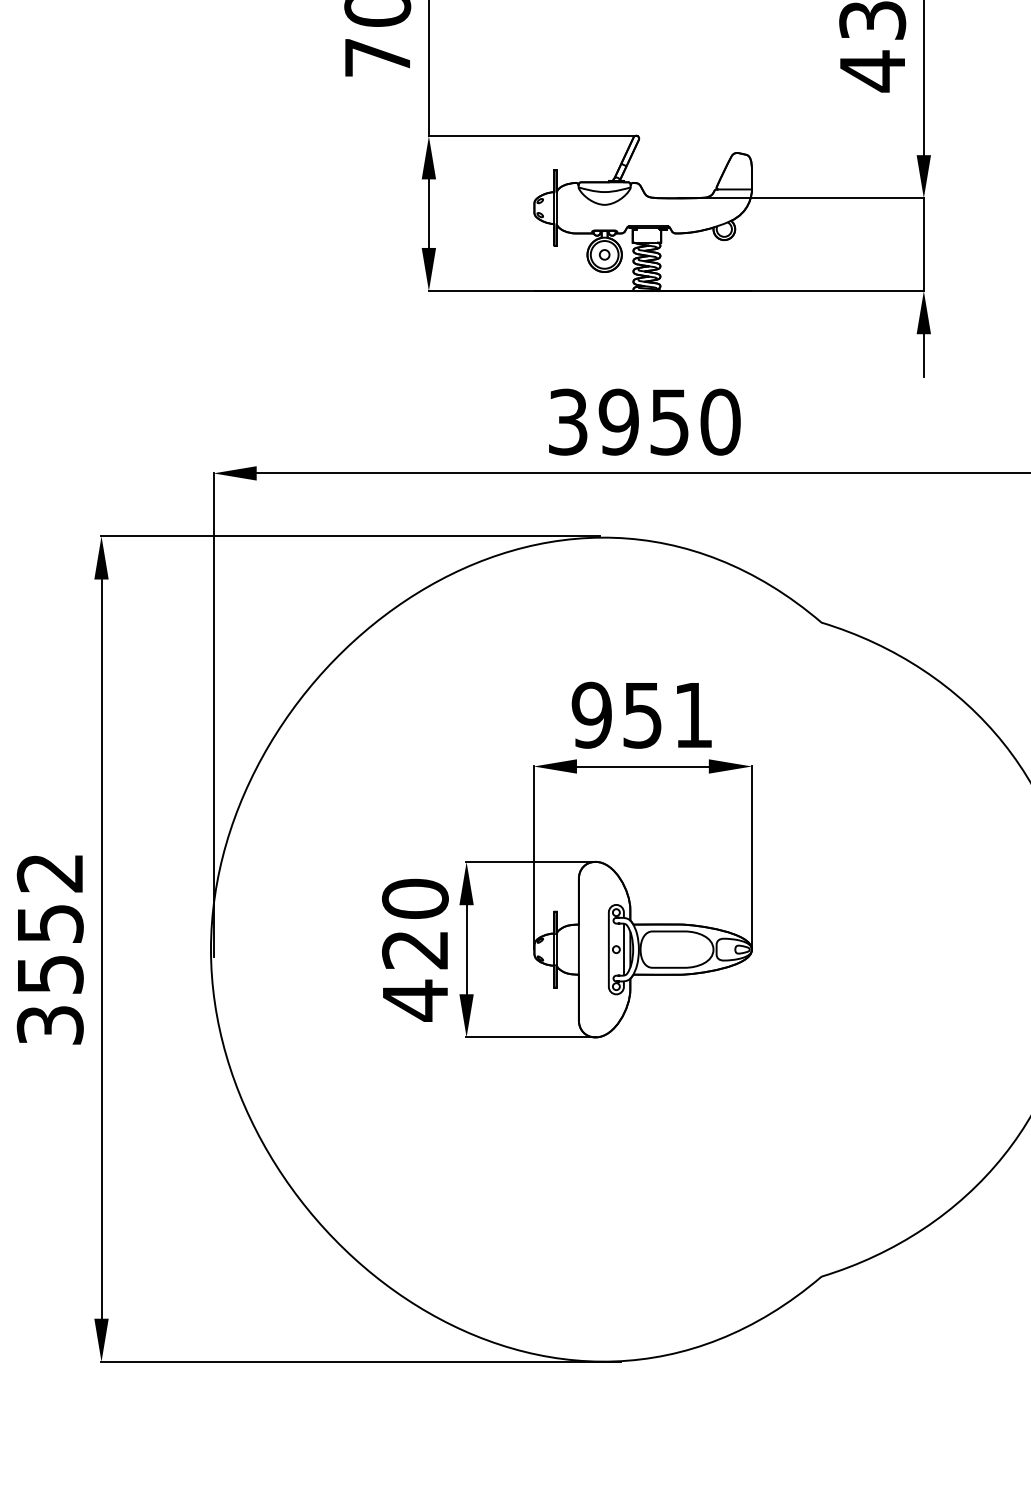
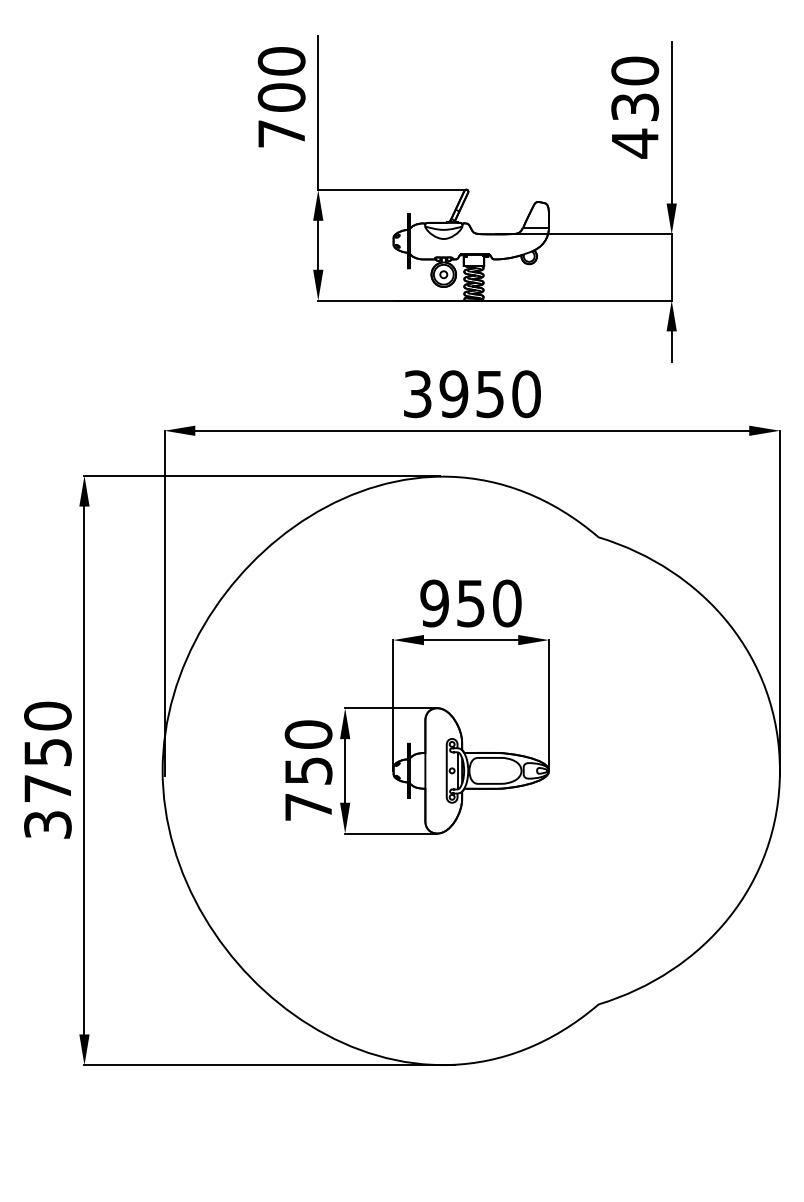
text: (693, 715) -> (507, 603), 951 -> 950
text: (49, 922) -> (47, 751), 3552 -> 3750
text: (415, 975) -> (308, 789), 420 -> 750

